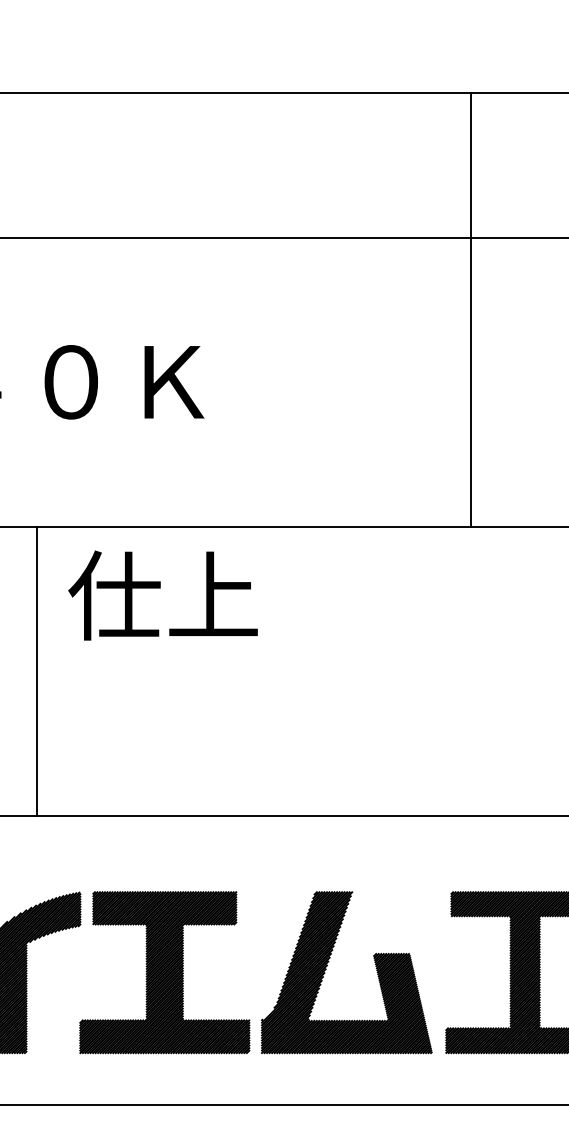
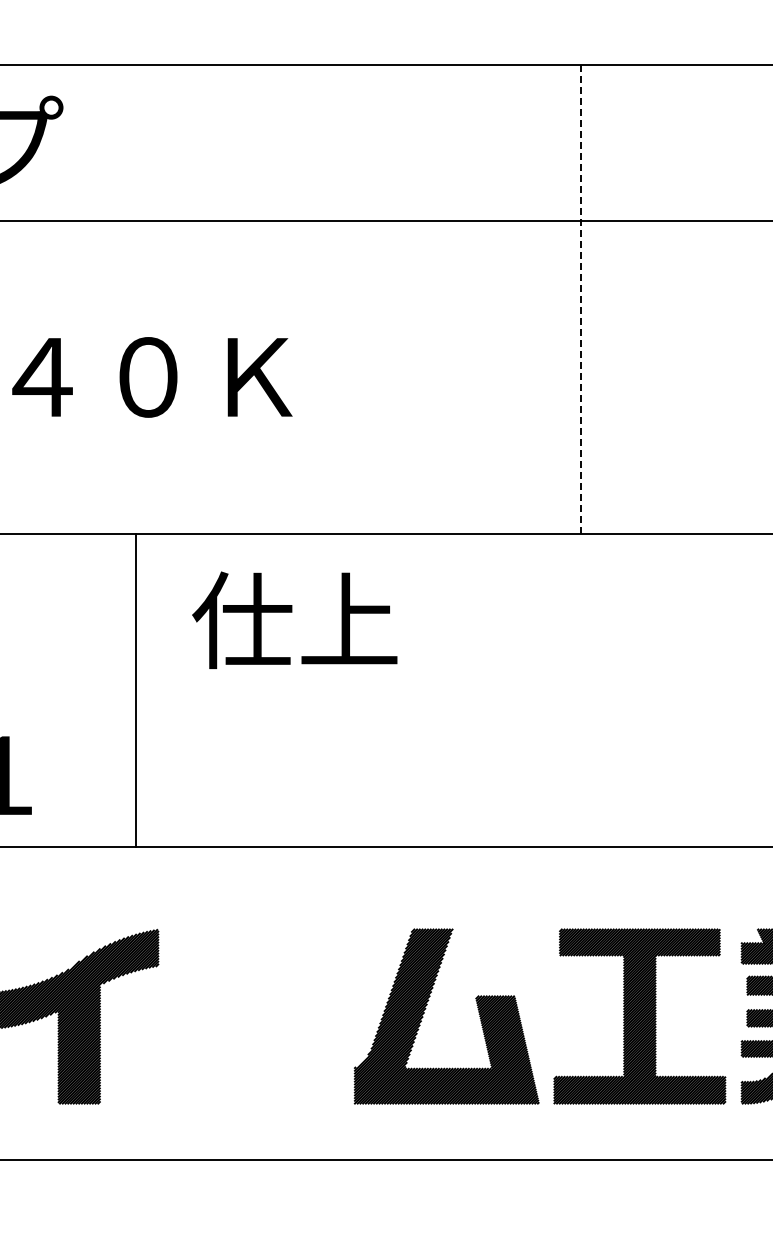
line: (471, 310) -> (581, 299), solid -> dashed
text: (162, 594) -> (294, 619), moved
line: (37, 670) -> (135, 689), moved
part: (164, 972) -> (249, 1016), removed

